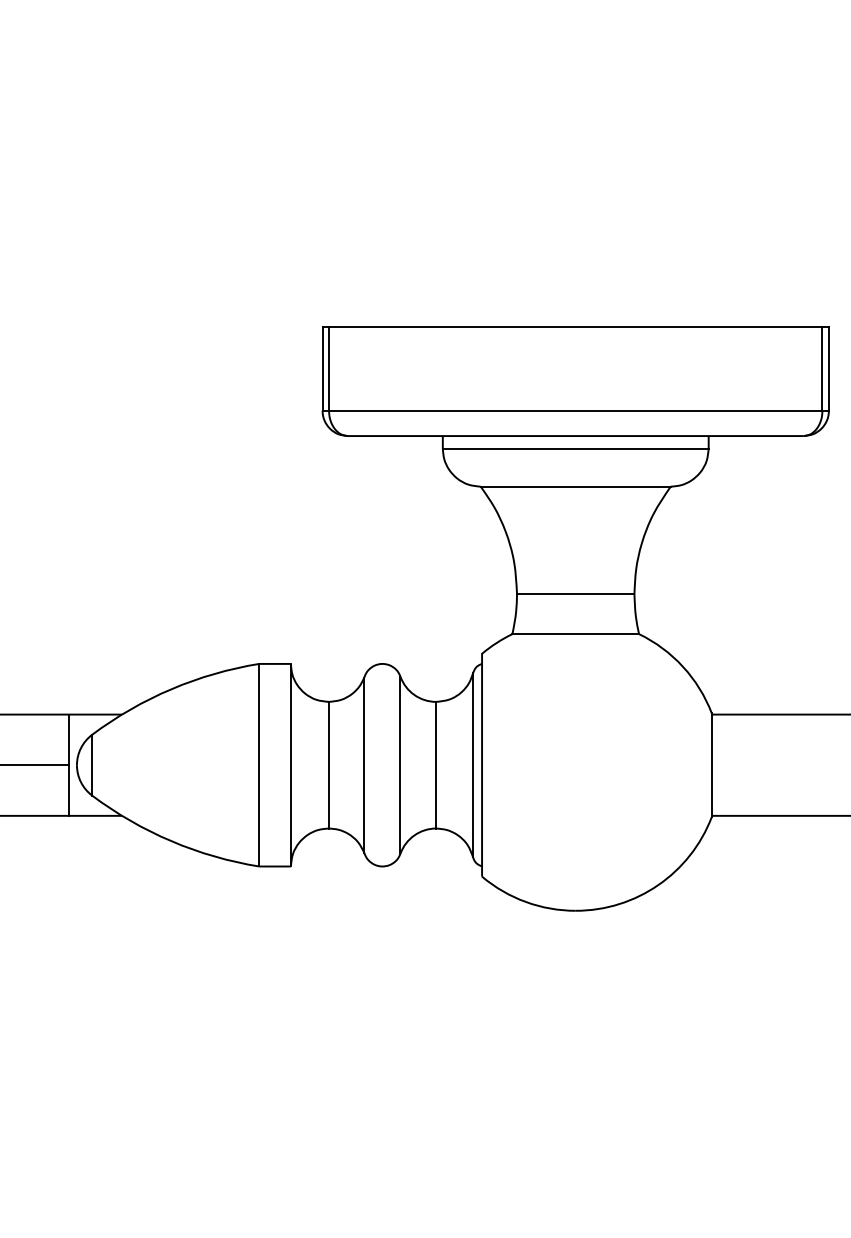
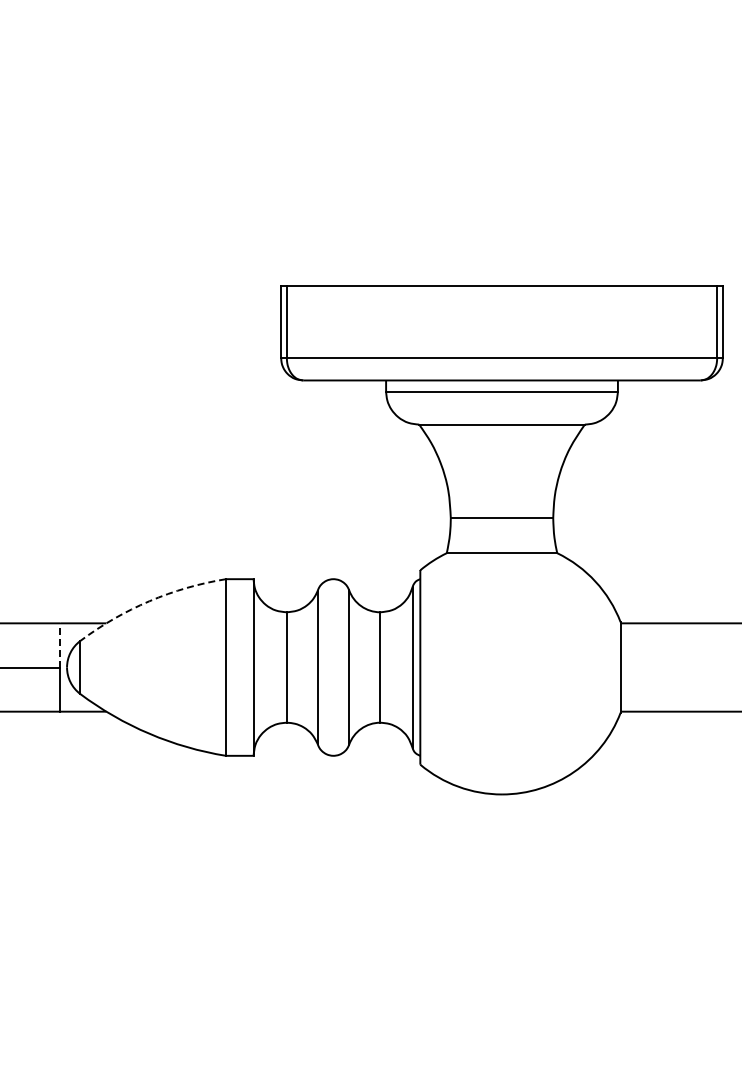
arc: (171, 689) -> (149, 601), solid -> dashed
line: (69, 738) -> (60, 644), solid -> dashed

